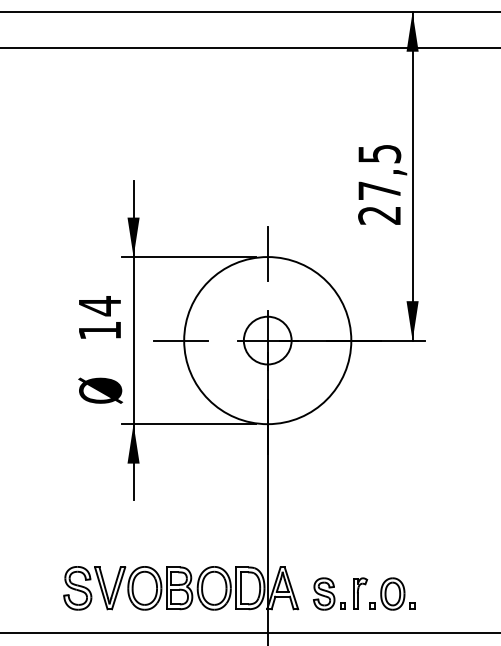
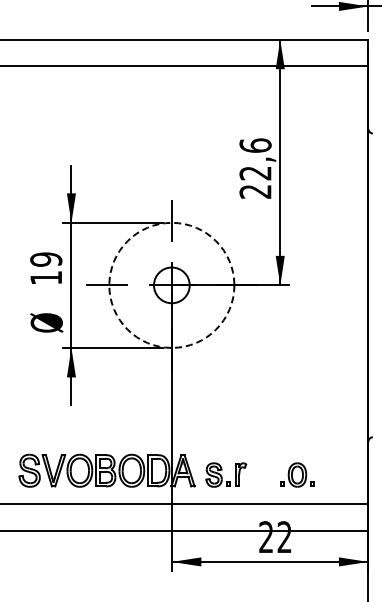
text: (379, 172) -> (255, 159), 27,5 -> 22,6
text: (100, 306) -> (46, 259), 14 -> 19
circle: (267, 339) -> (171, 284), solid -> dashed
part: (392, 593) -> (297, 474), moved

